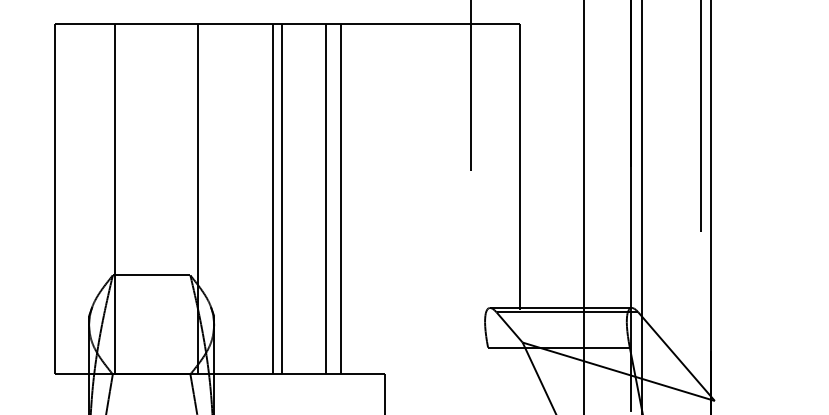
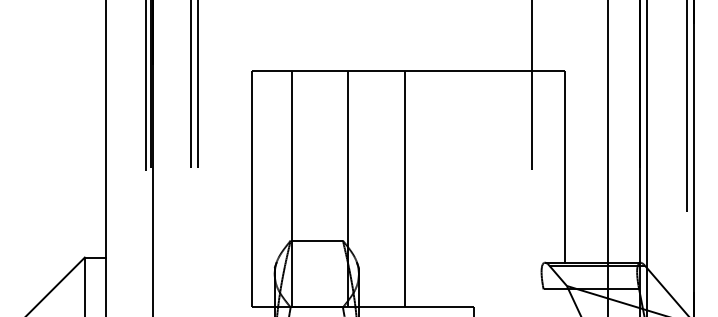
line: (272, 199) -> (398, 189), removed
line: (326, 199) -> (434, 189), removed
line: (341, 199) -> (444, 189), removed

